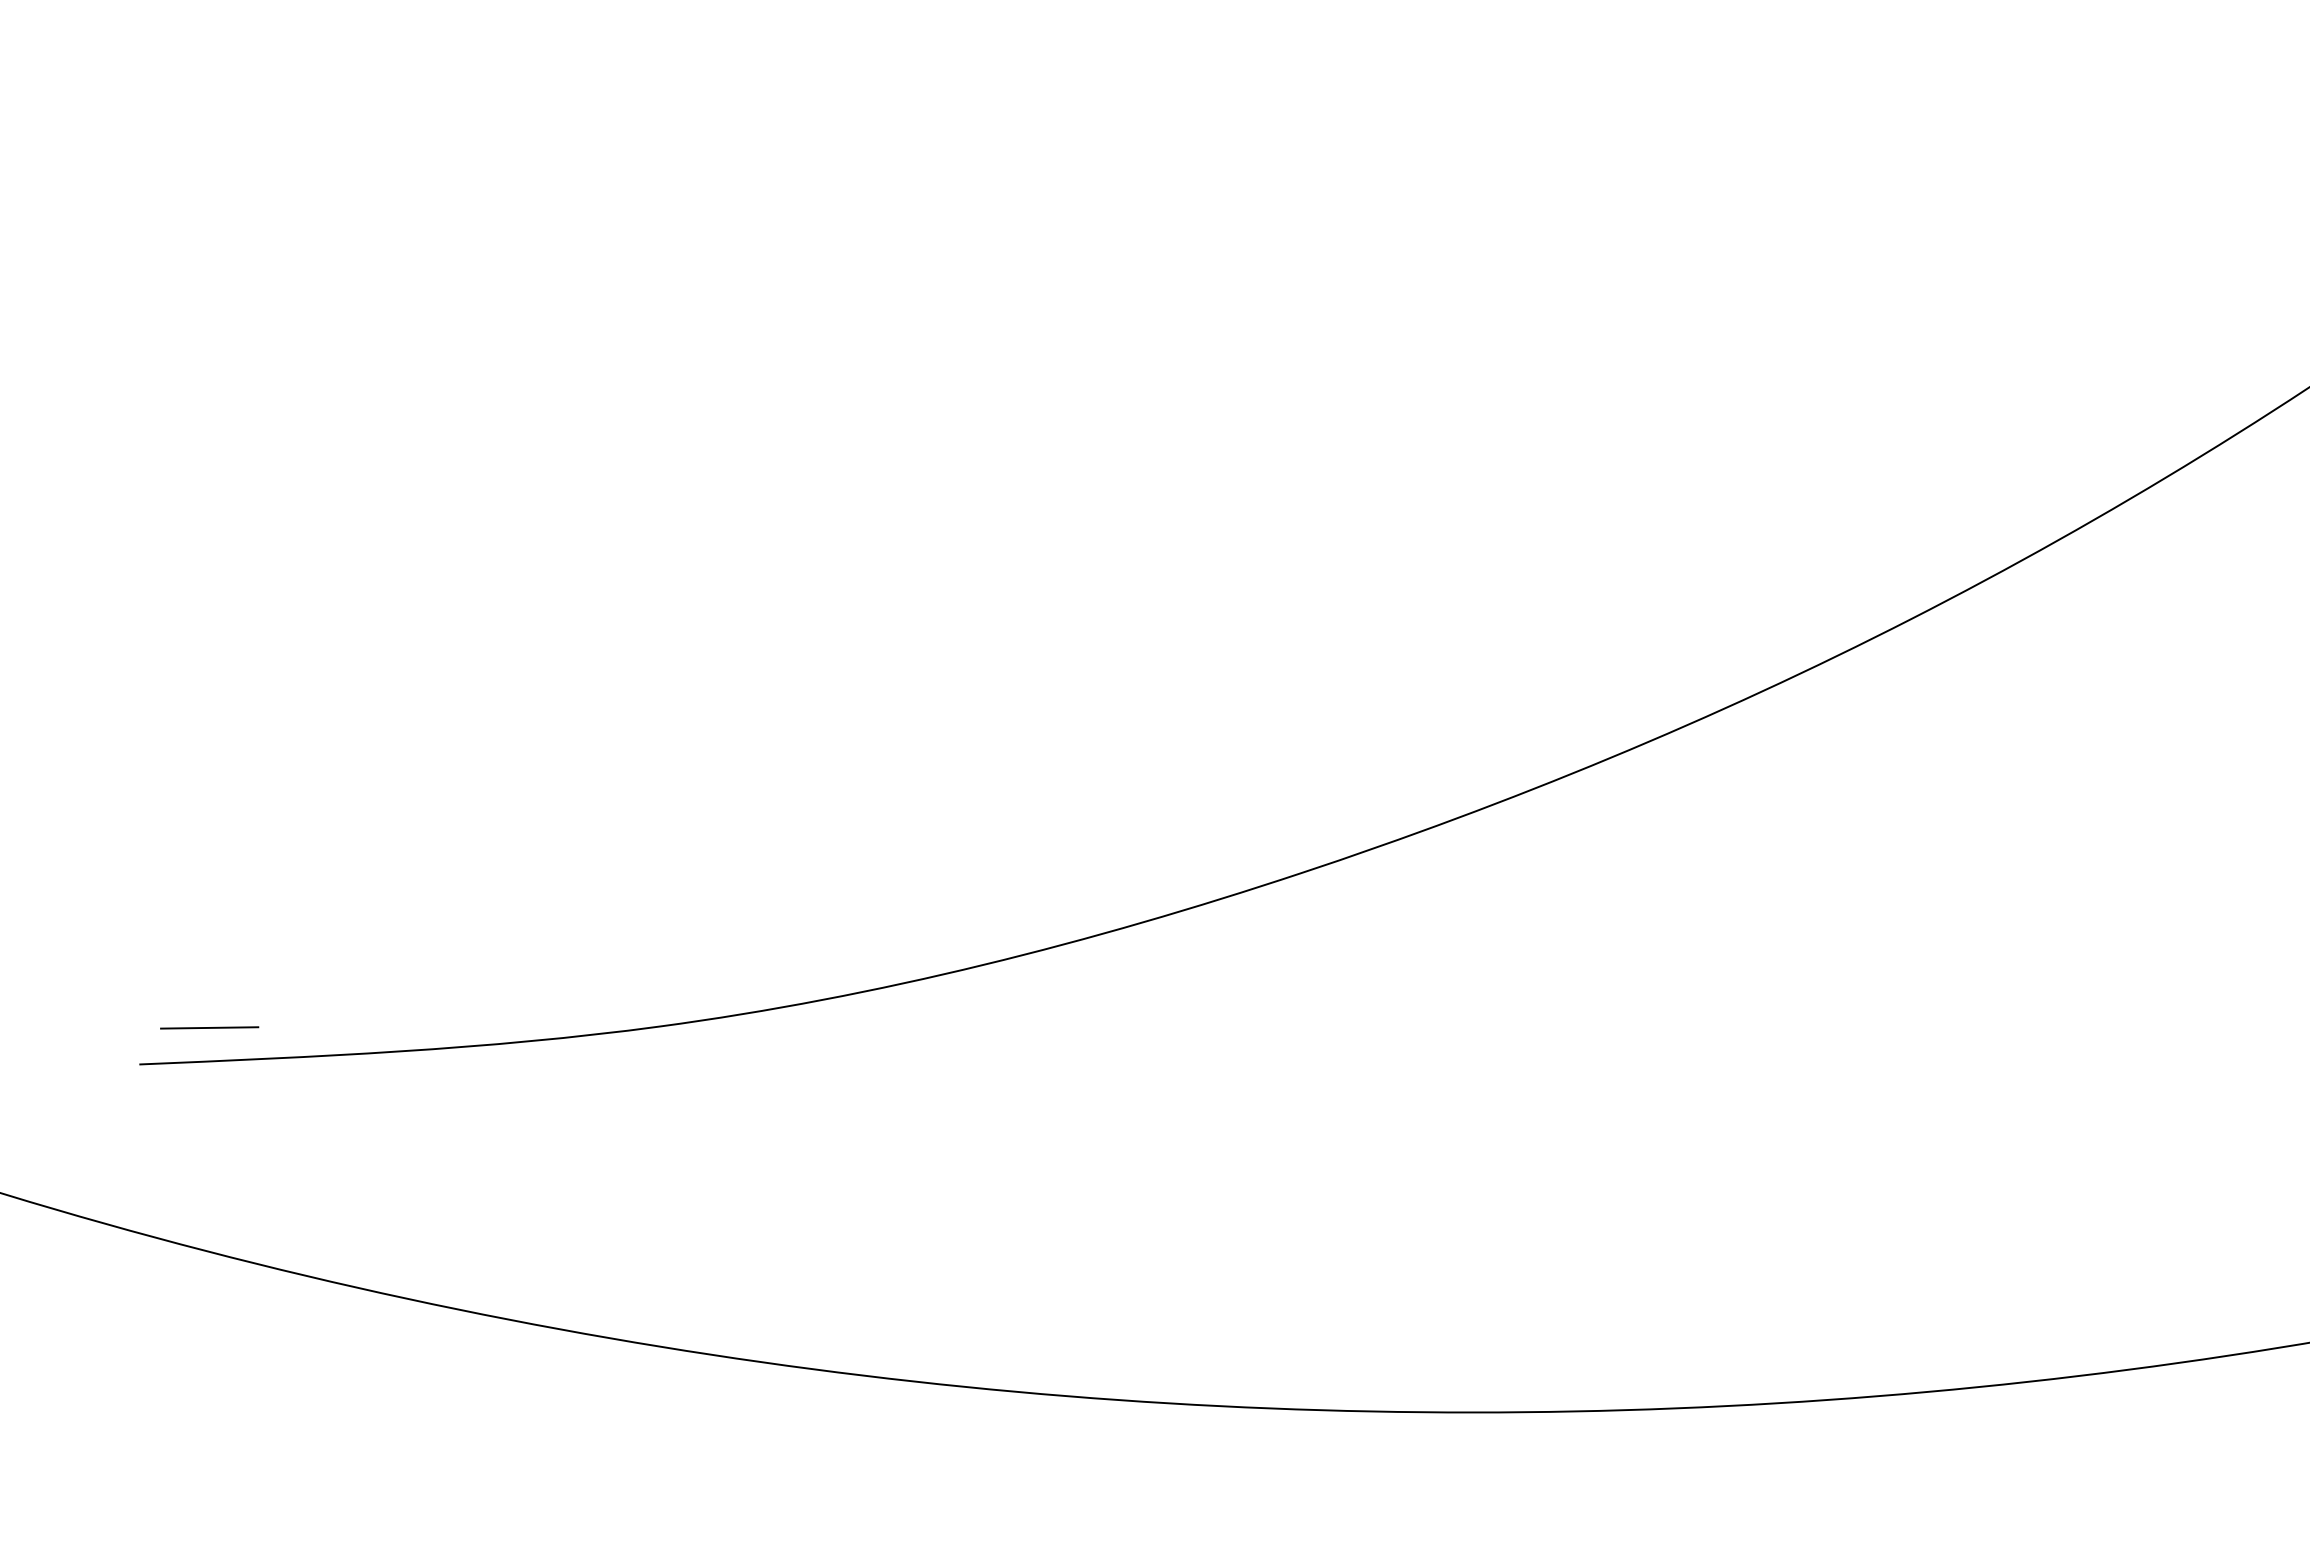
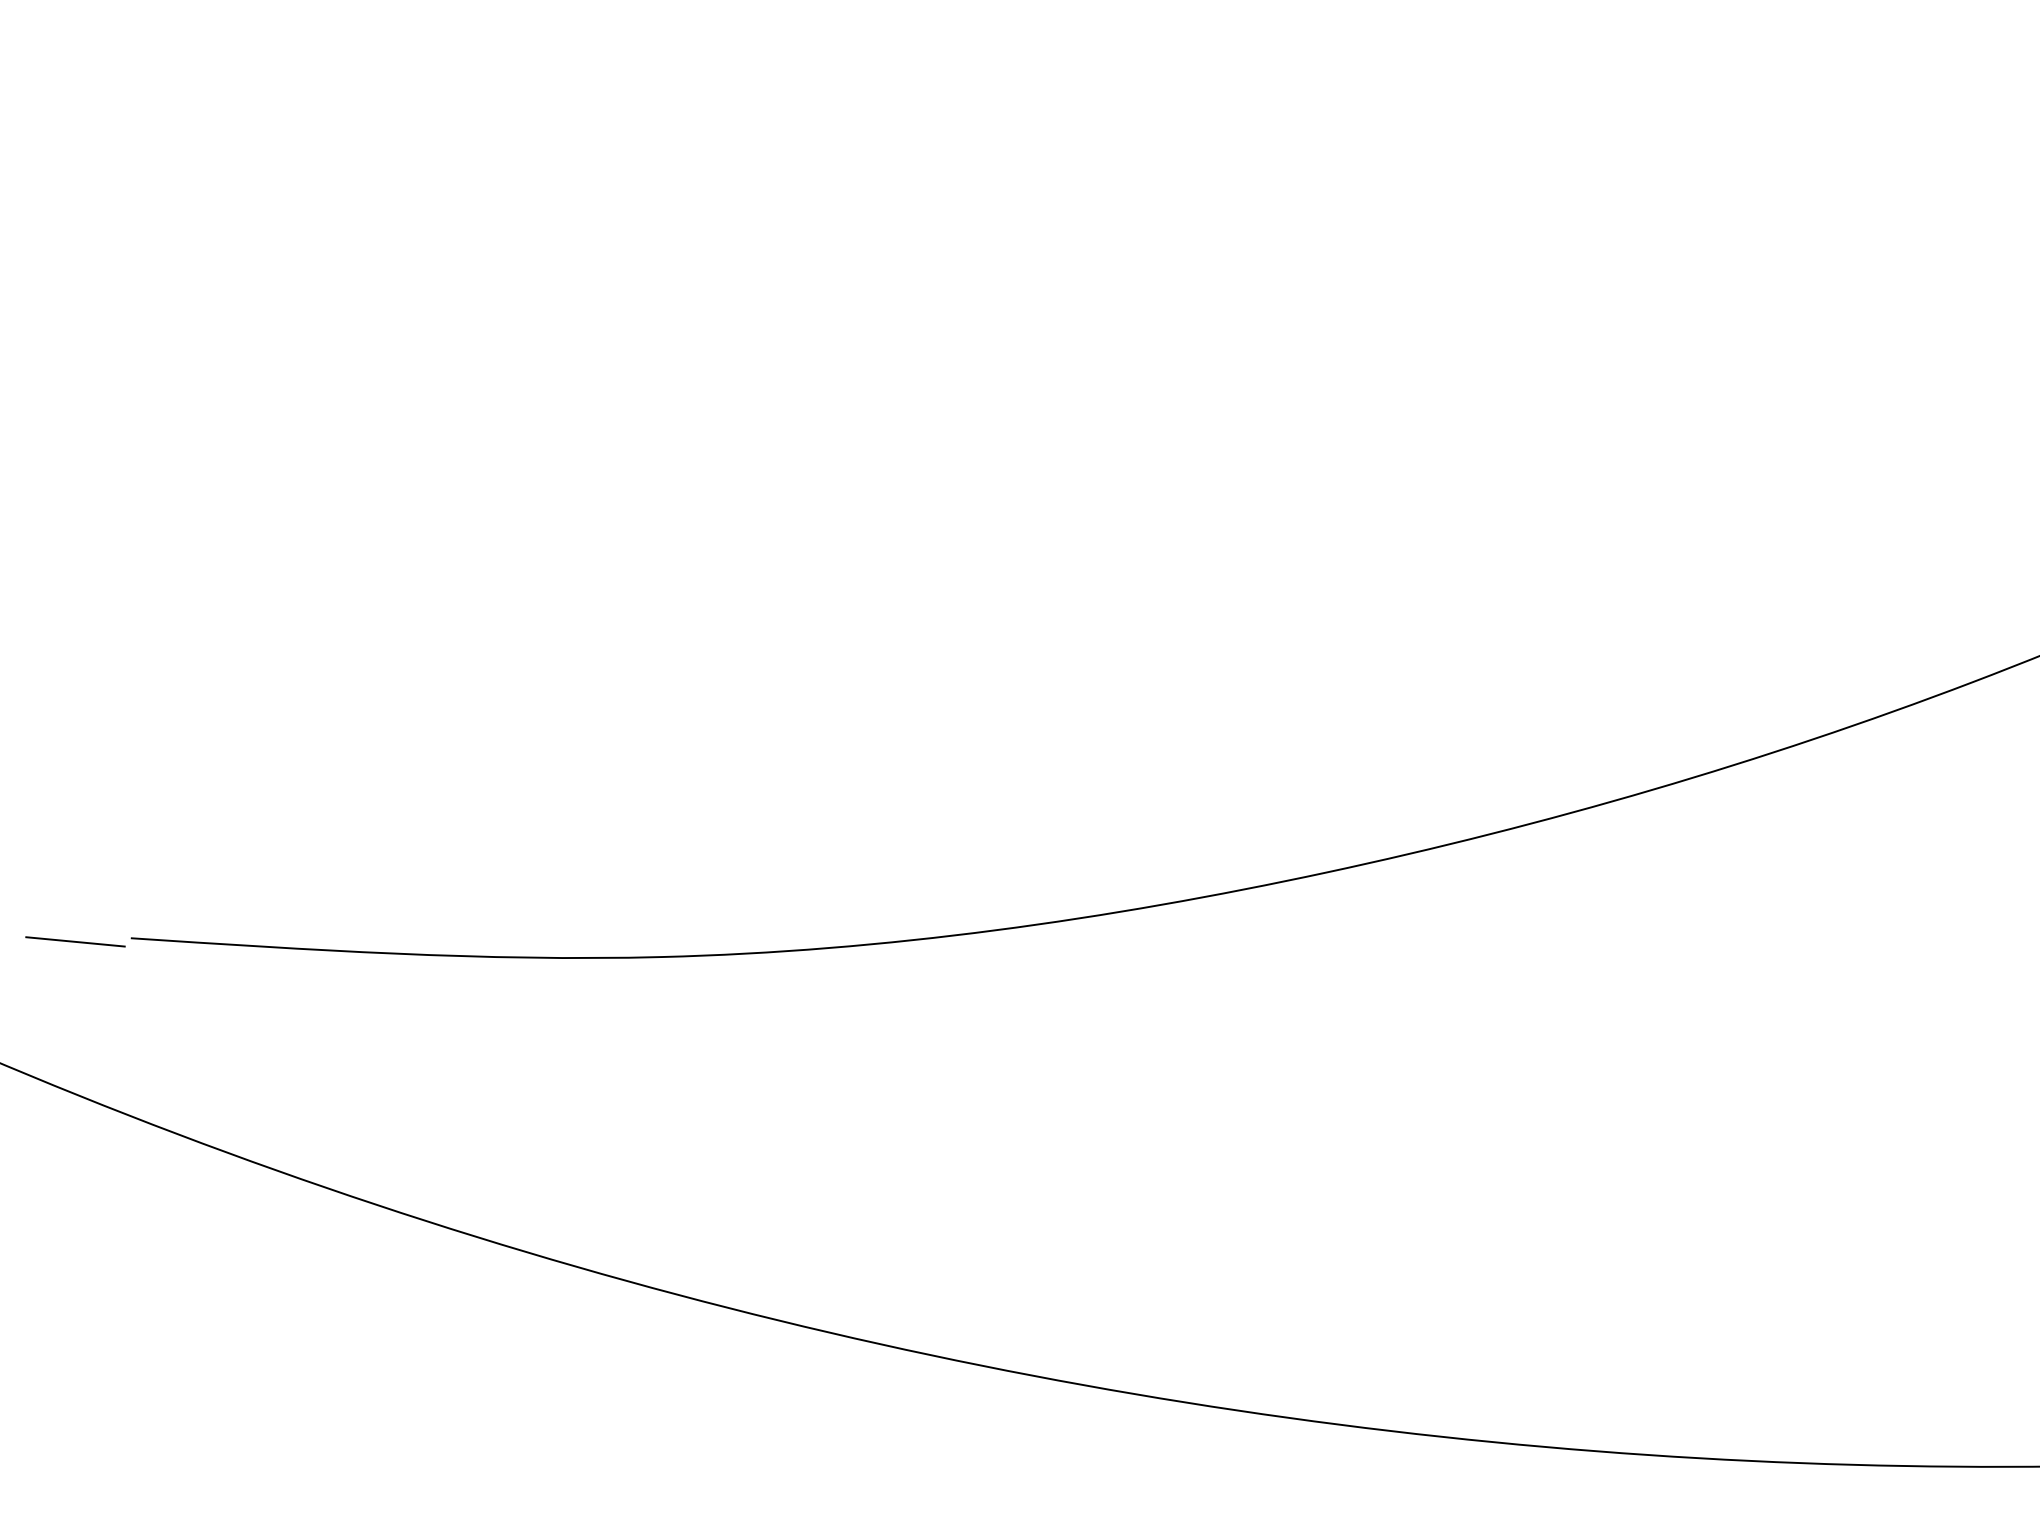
line: (209, 1027) -> (75, 941), moved

